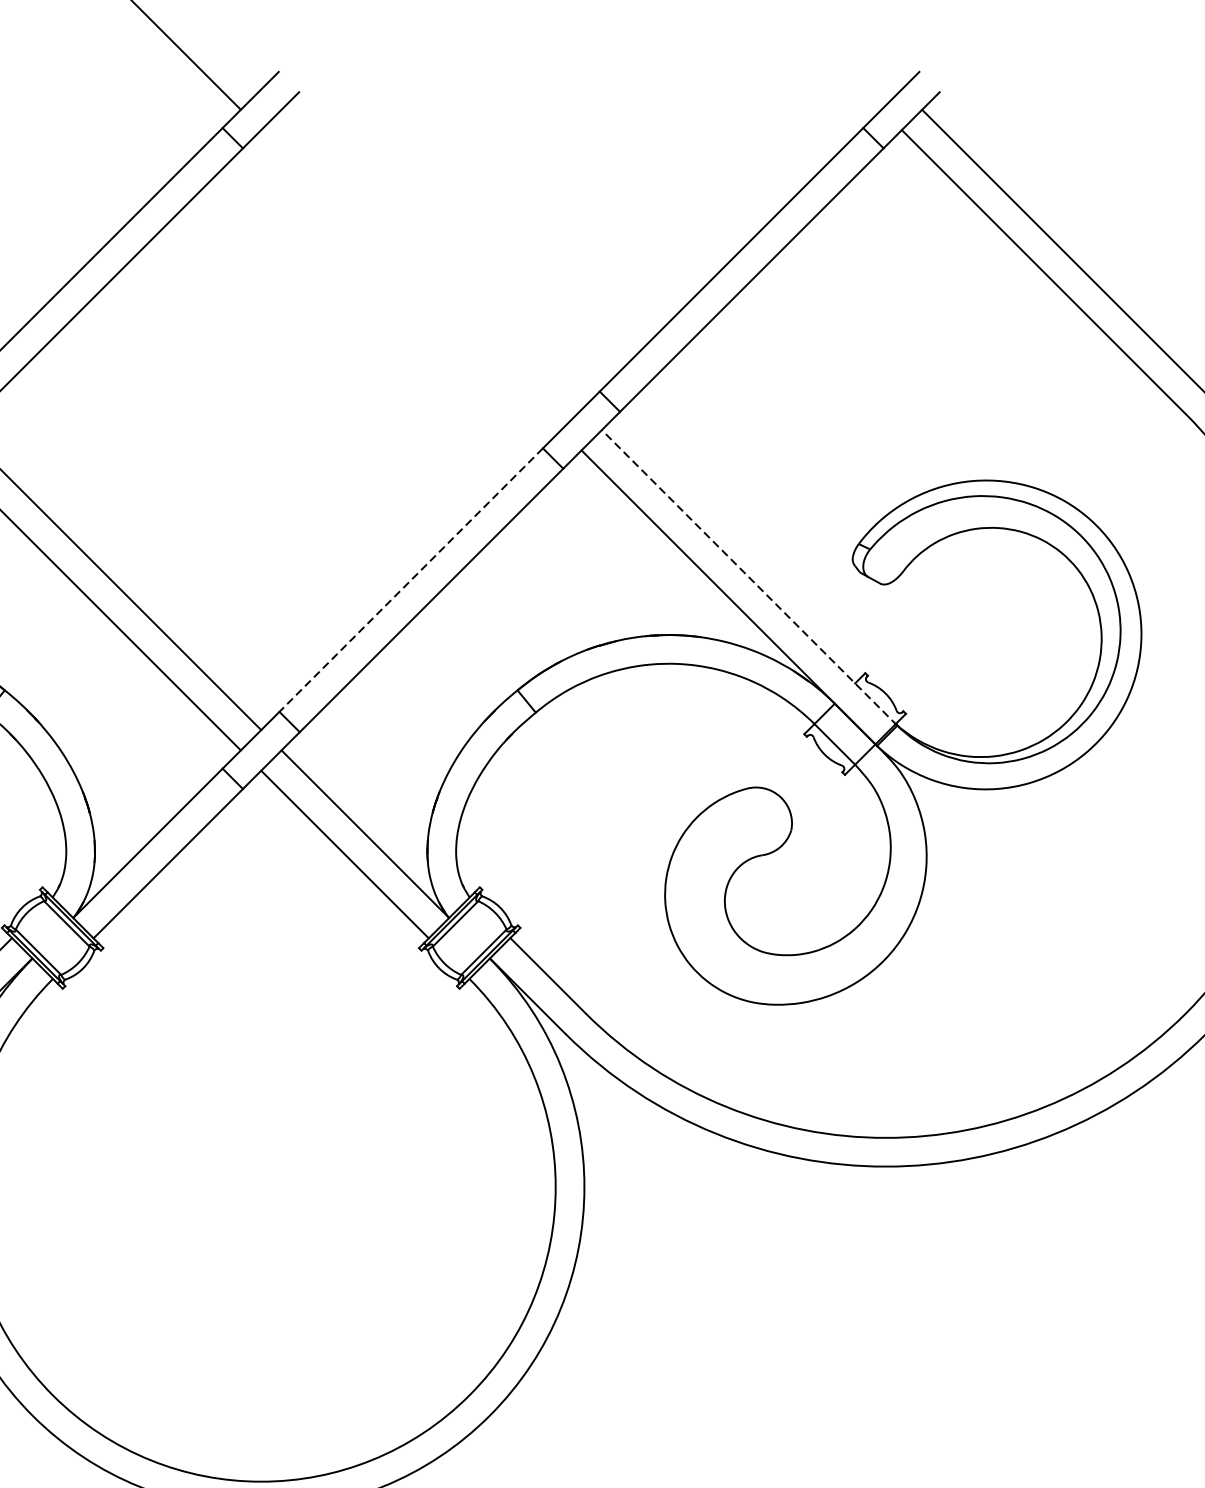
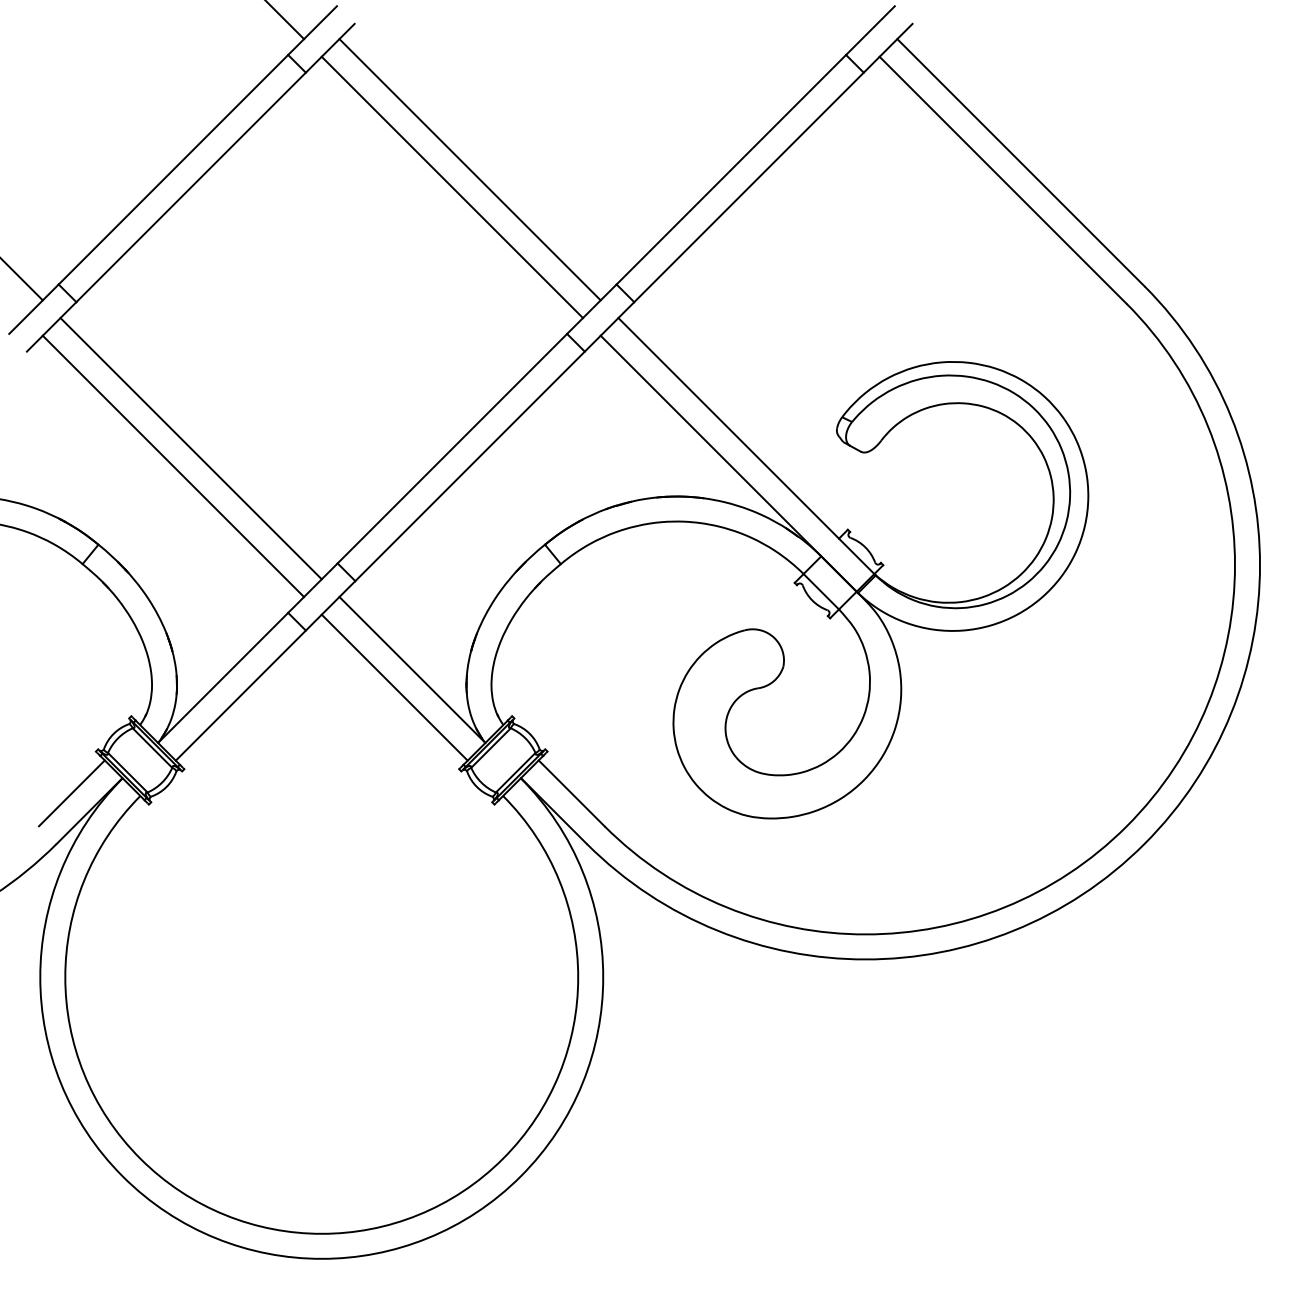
line: (430, 259) -> (469, 169), added
line: (411, 280) -> (452, 187), added
line: (750, 577) -> (747, 446), dashed -> solid
line: (411, 581) -> (452, 449), dashed -> solid

